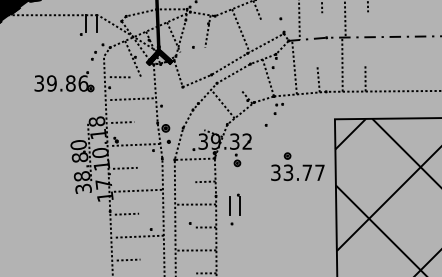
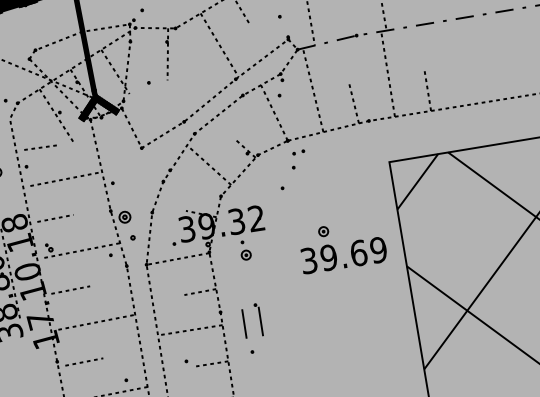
text: (303, 172) -> (352, 253), 33.77 -> 39.69

